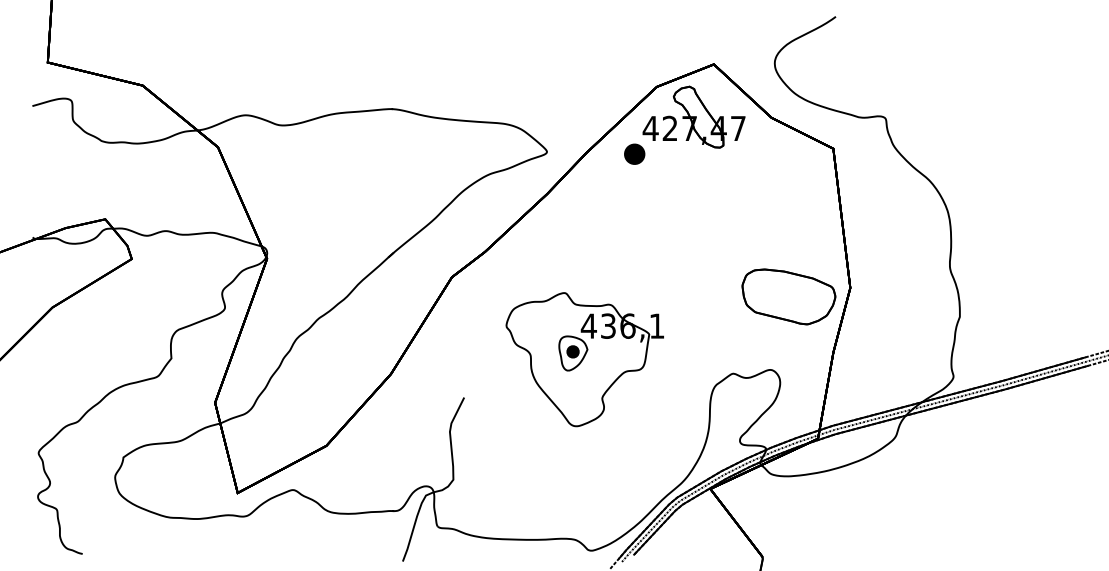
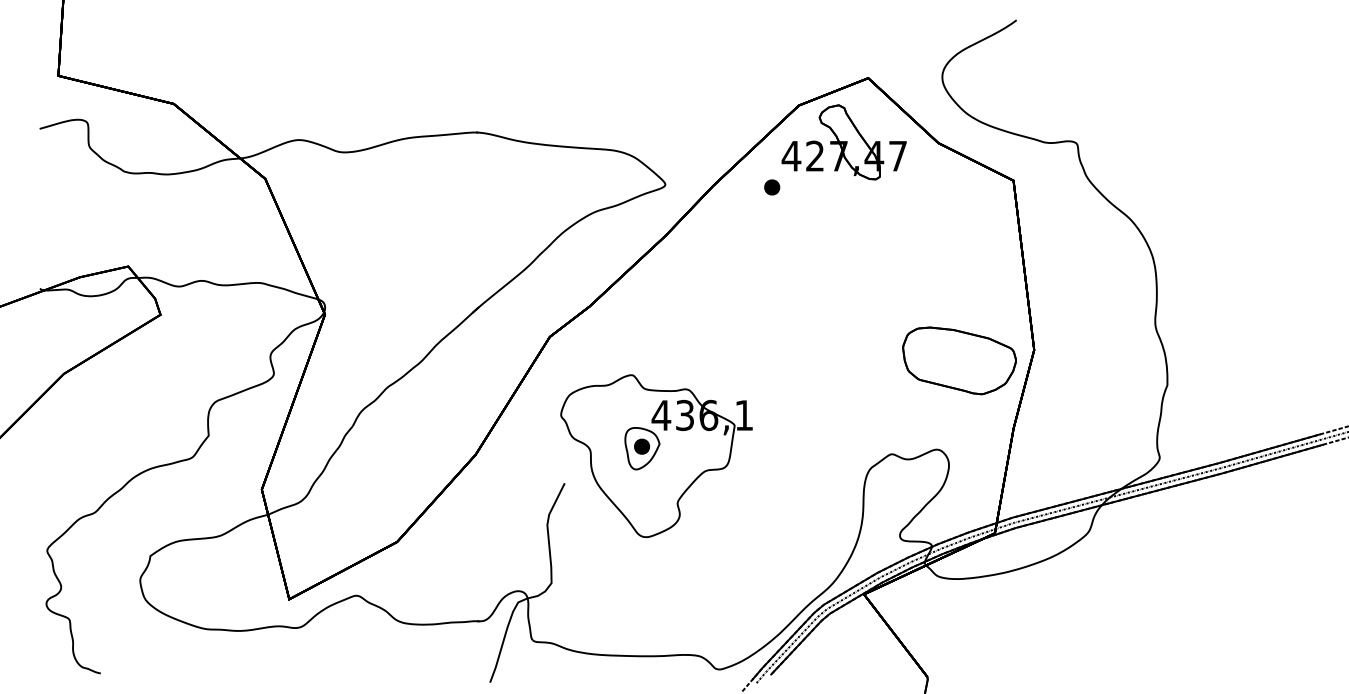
part: (635, 154) -> (772, 187), size x0.62
part: (584, 359) -> (656, 455), moved

